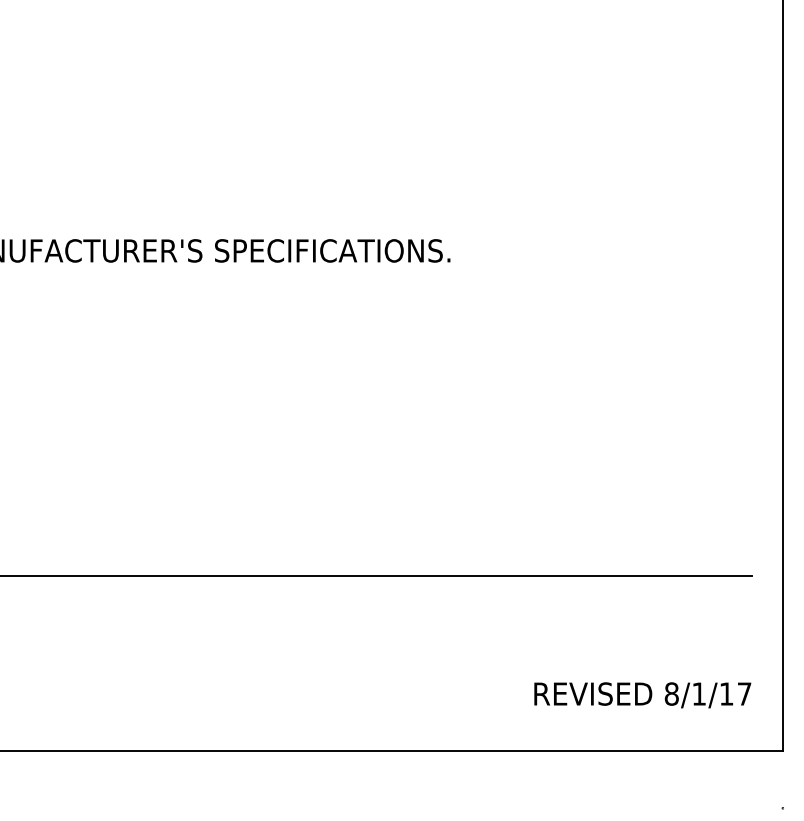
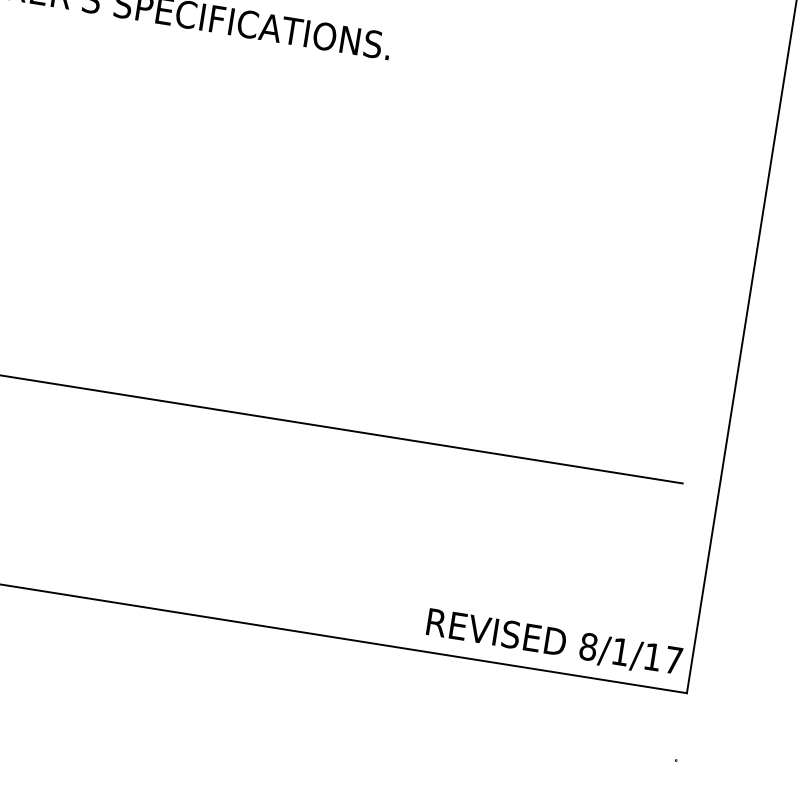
text: (642, 695) -> (554, 643), moved

